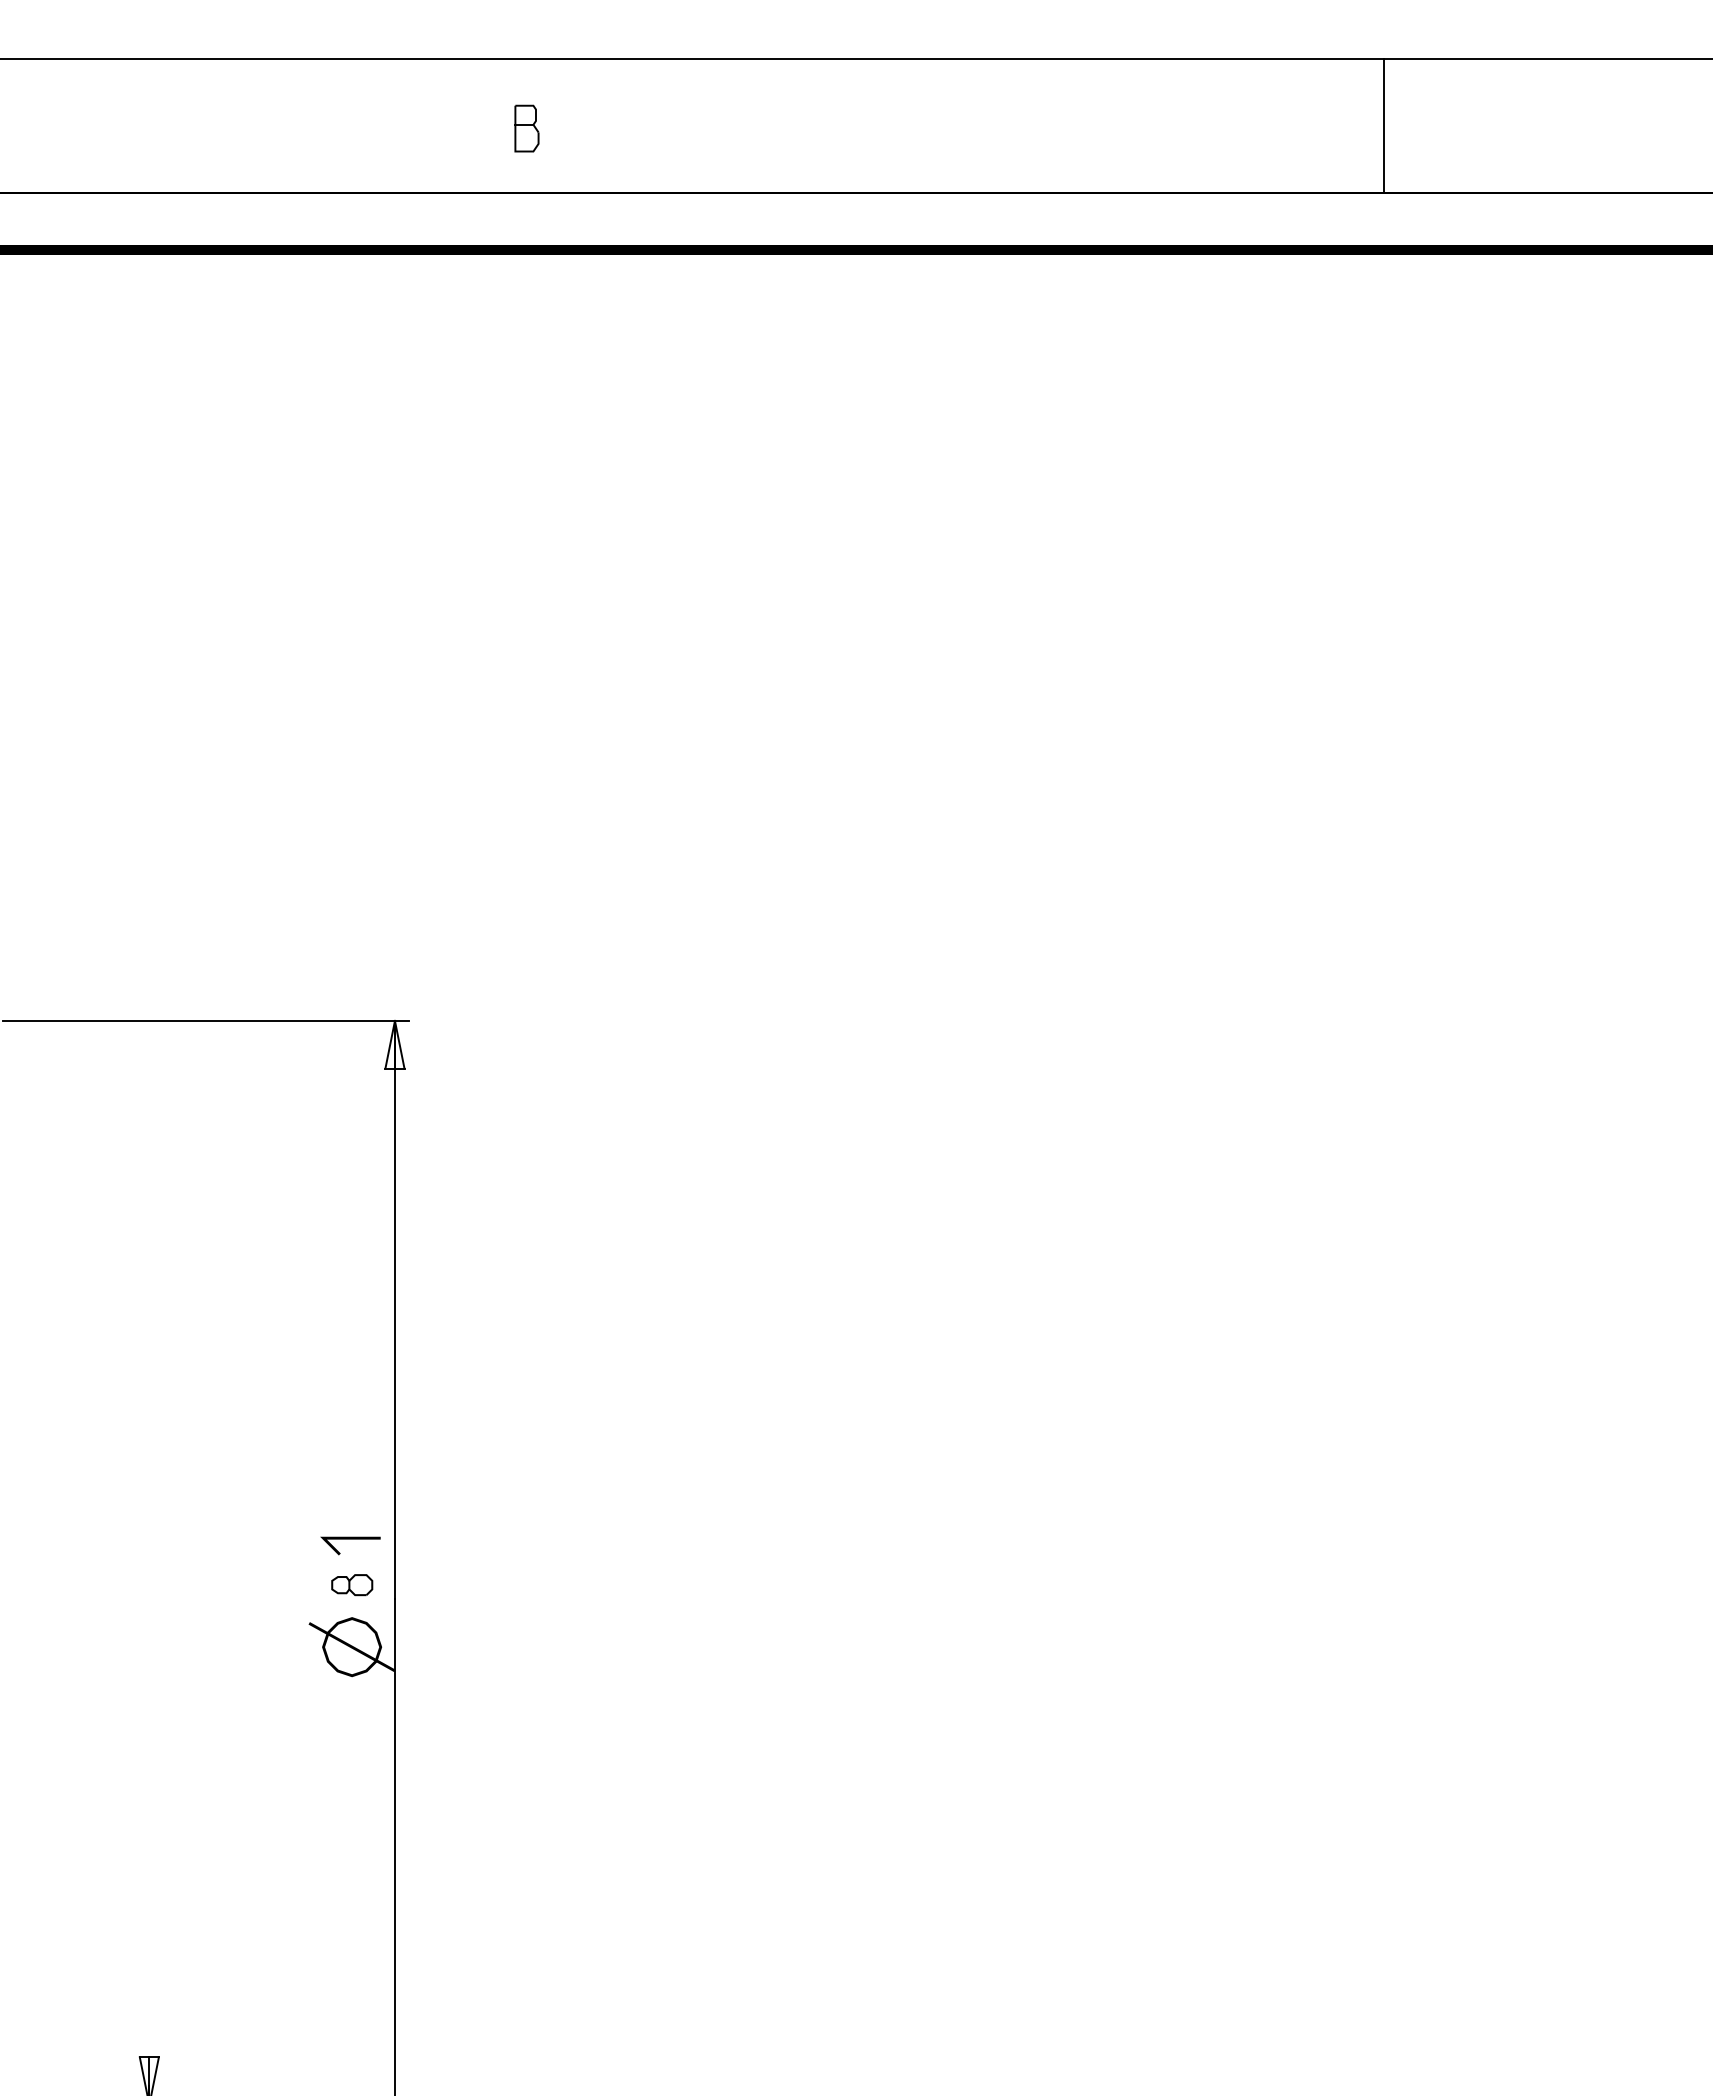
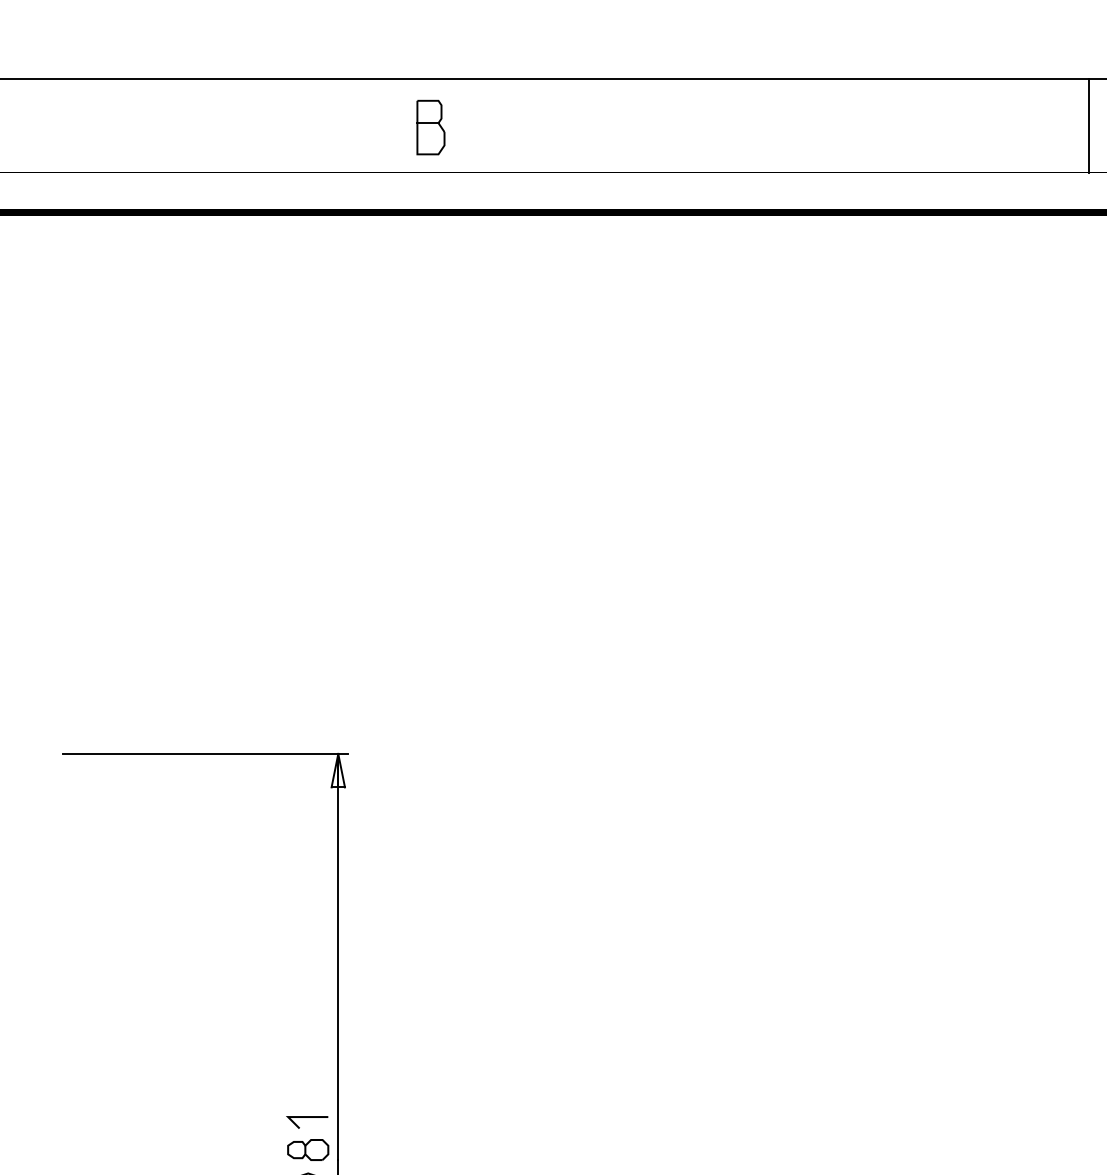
line: (1384, 125) -> (1089, 125), moved
part: (526, 128) -> (430, 127), size x1.67
part: (352, 1584) -> (308, 1149), size x1.43

